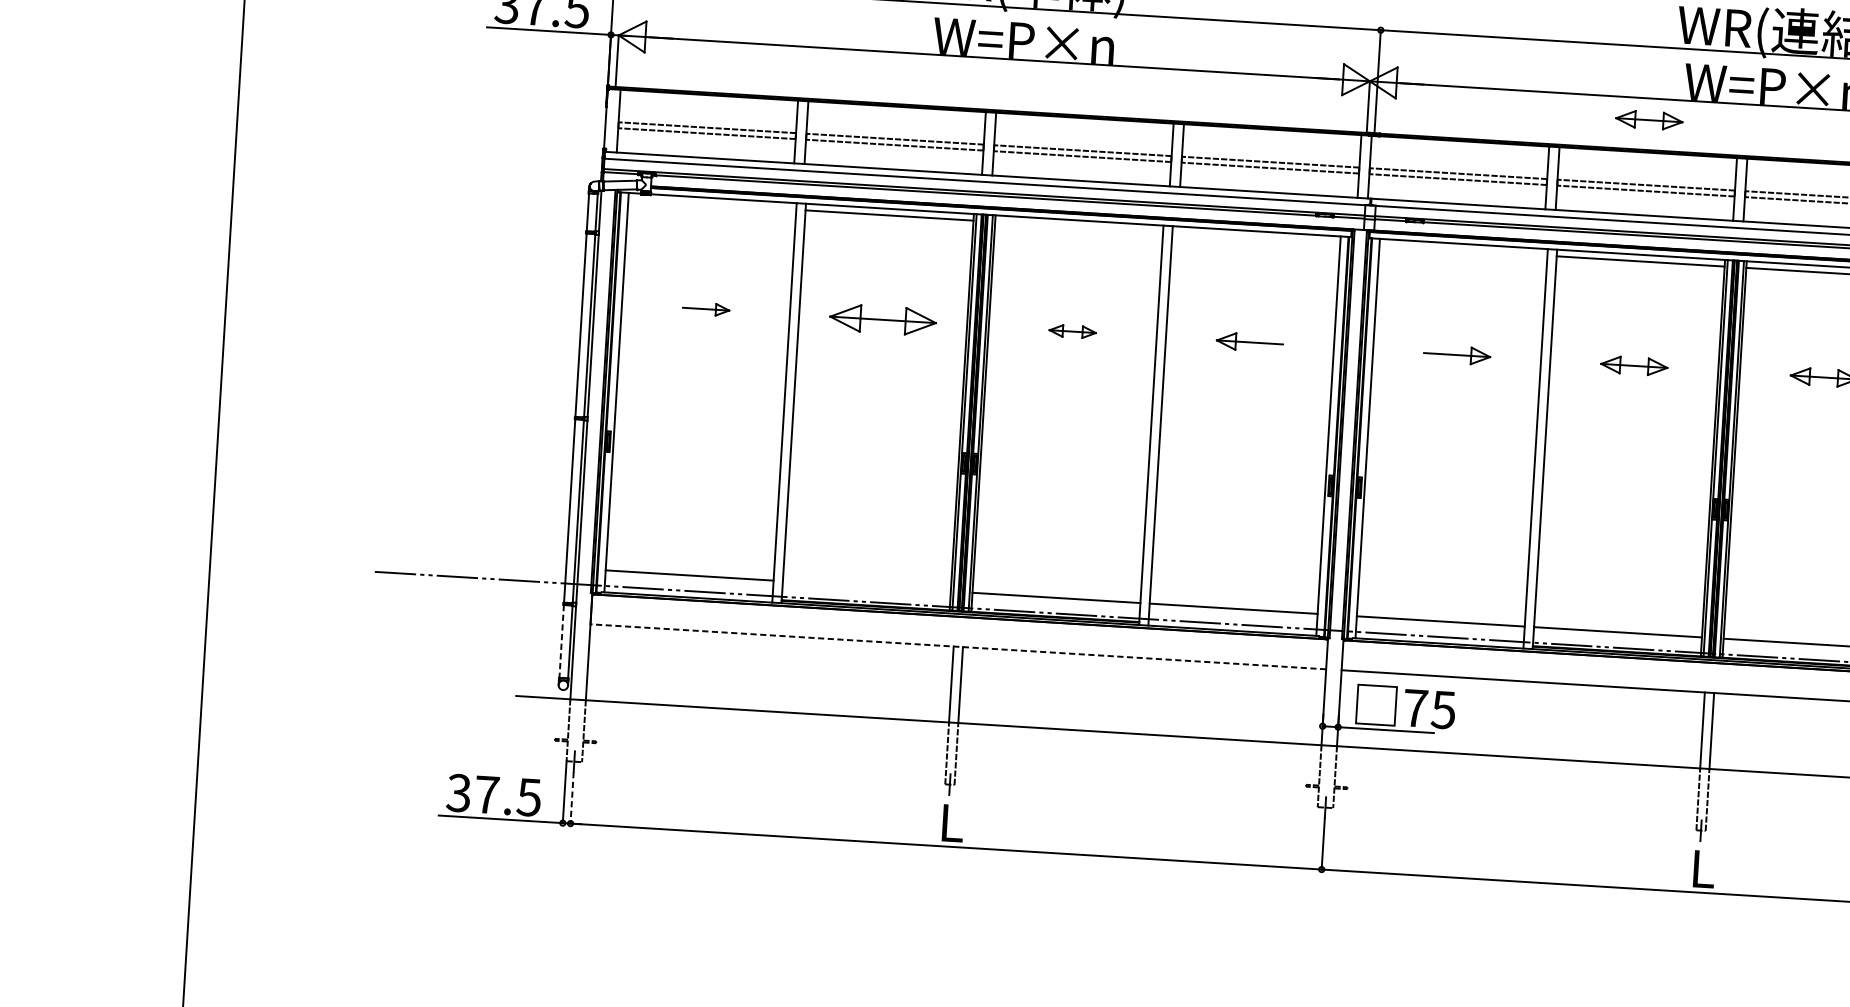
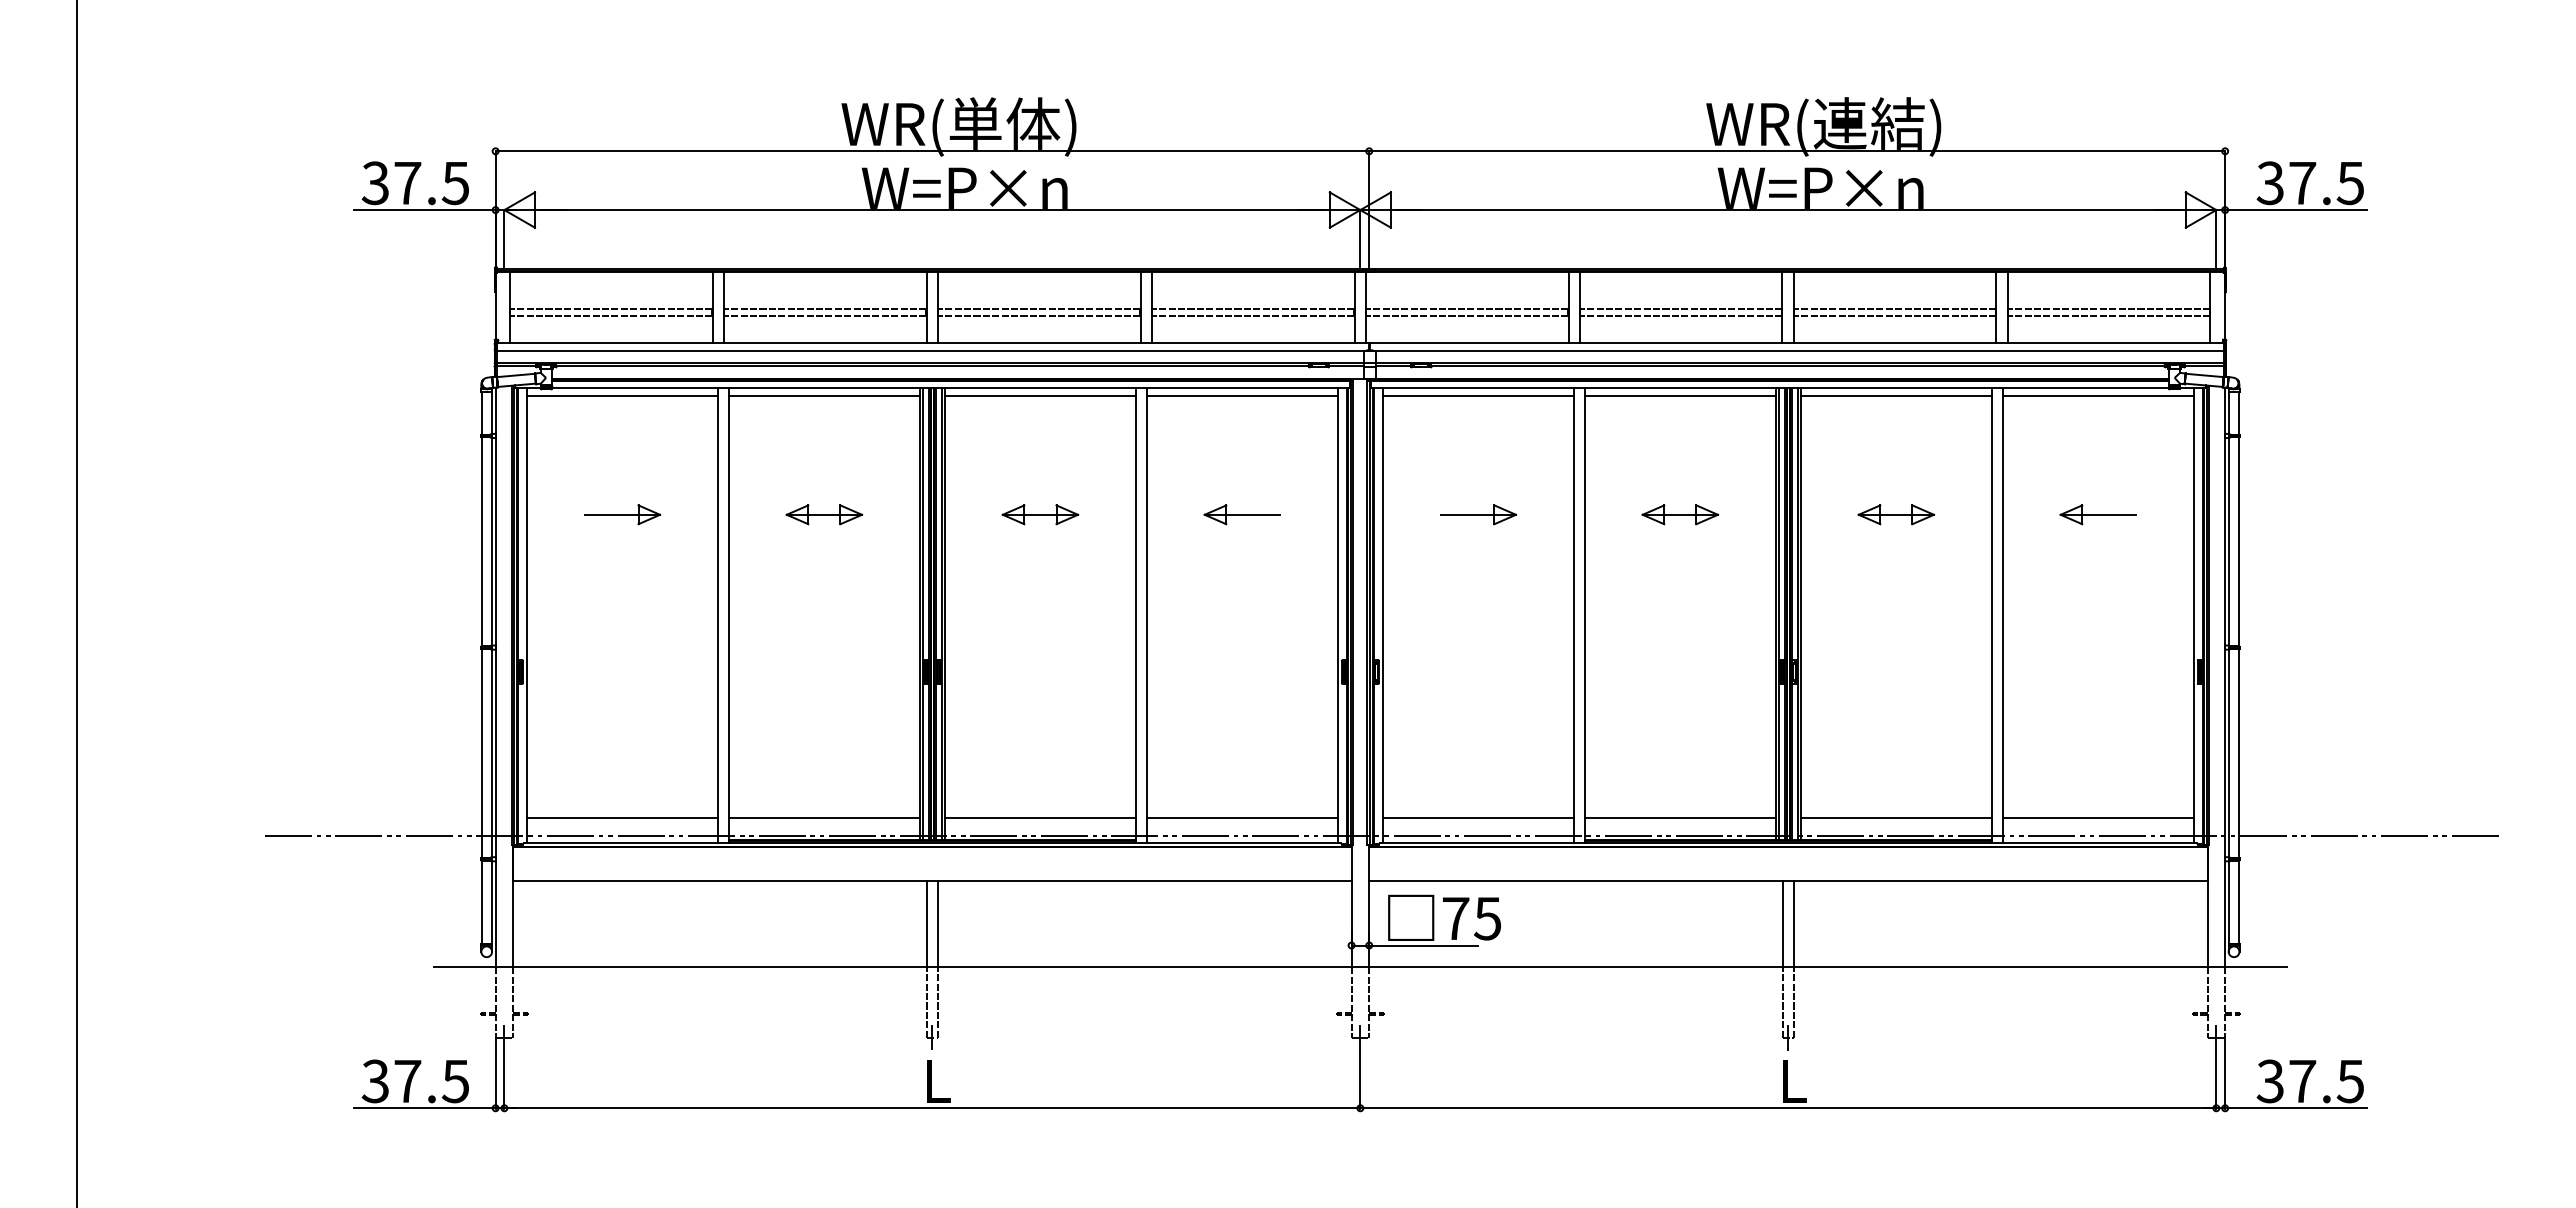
part: (1648, 119) -> (1679, 234), removed
line: (712, 204) -> (622, 395), added
line: (1079, 226) -> (1040, 395), added
line: (1256, 237) -> (1242, 395), added
line: (1463, 250) -> (1478, 395), added
part: (706, 308) -> (622, 514), size x1.43
part: (883, 319) -> (824, 514), size x0.62
part: (1072, 331) -> (1040, 514), size x1.43
line: (866, 586) -> (824, 818), added
line: (561, 641) -> (481, 902), dashed -> solid
line: (957, 646) -> (931, 880), dashed -> solid
line: (572, 798) -> (504, 1079), dashed -> solid

